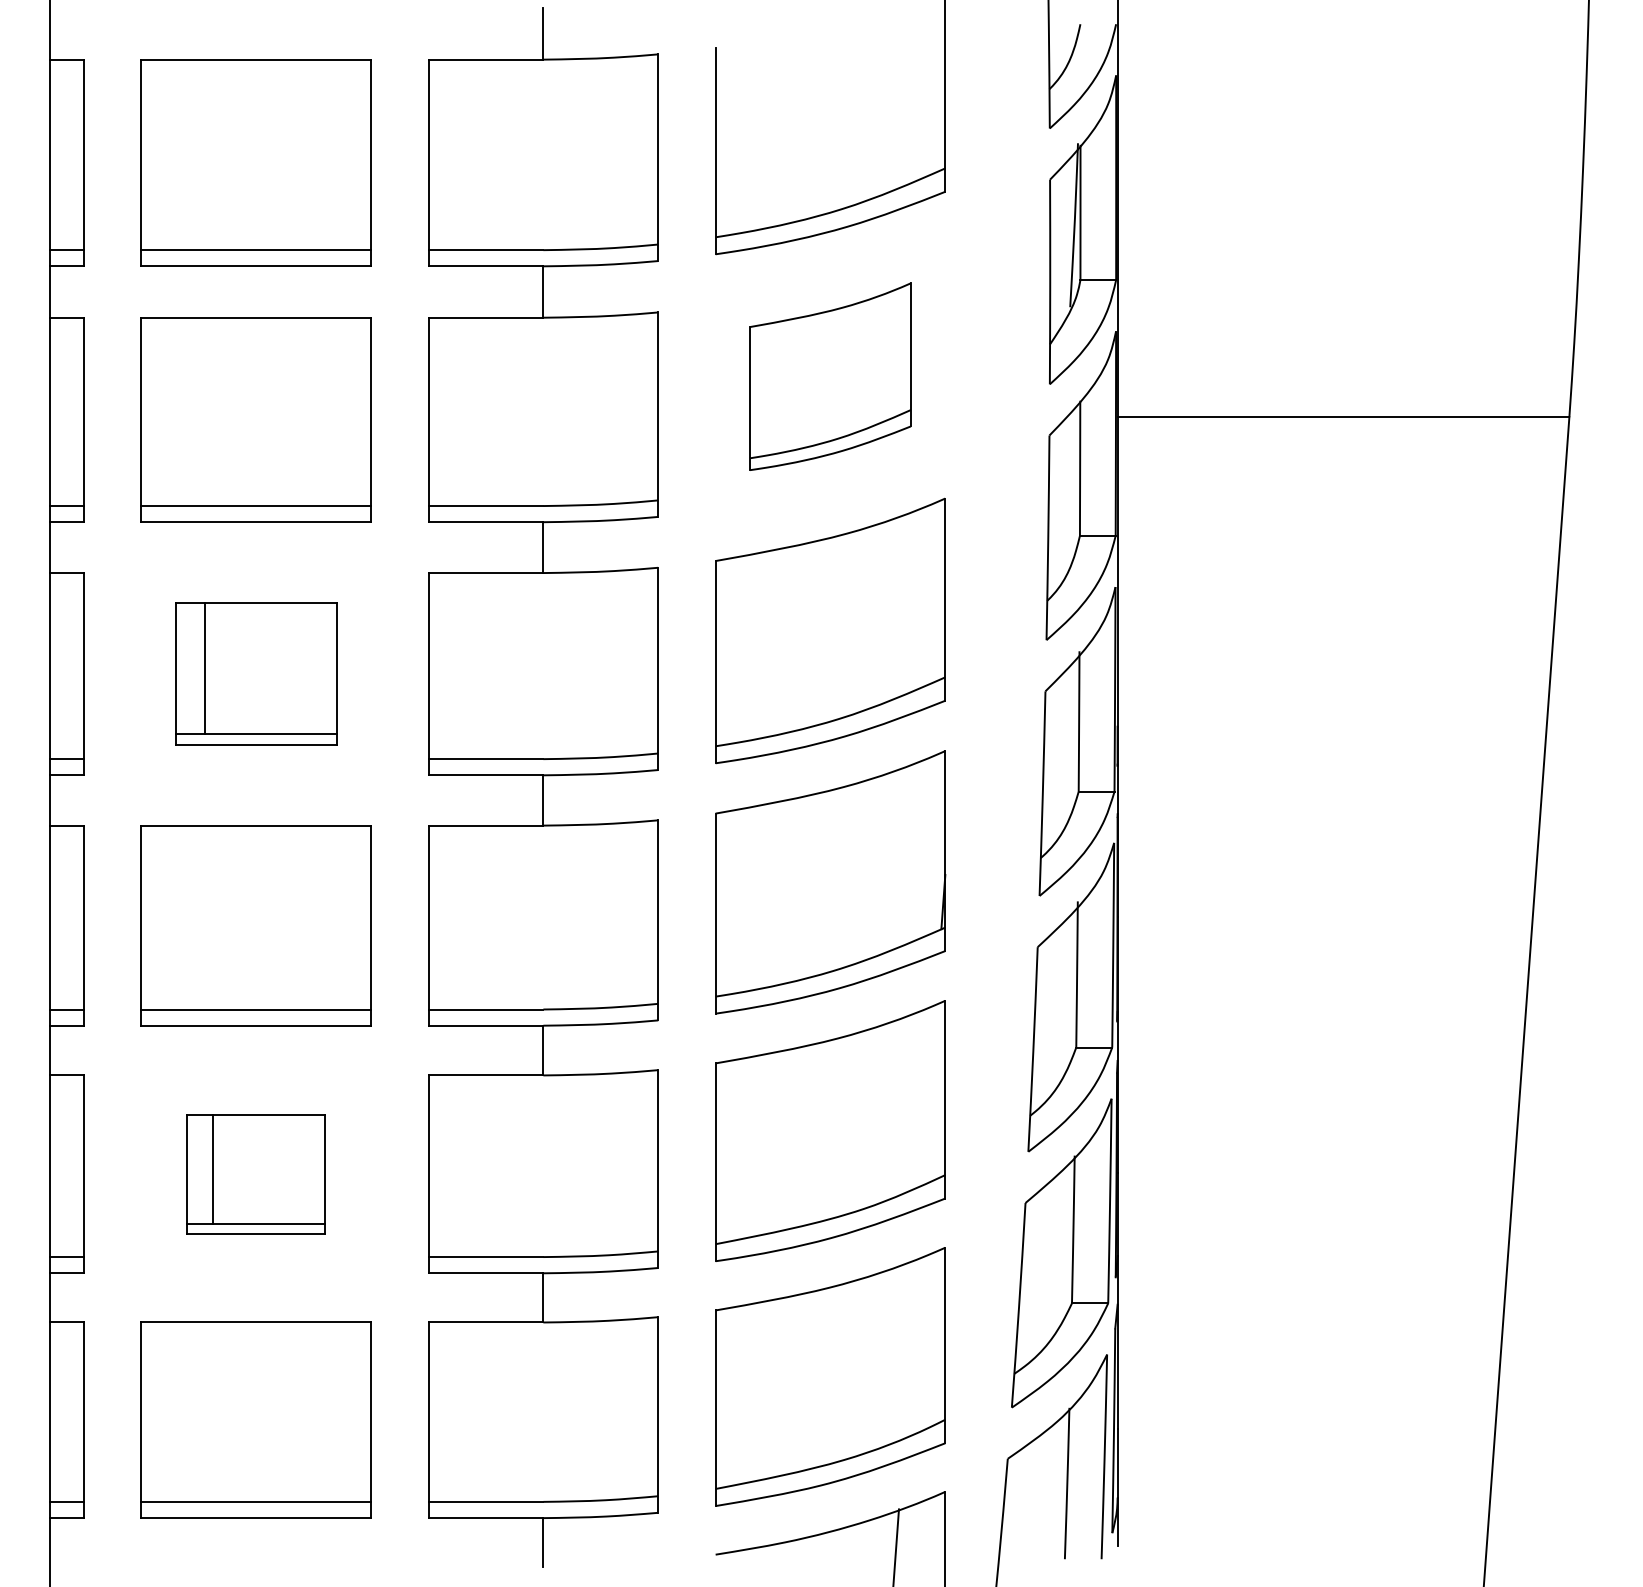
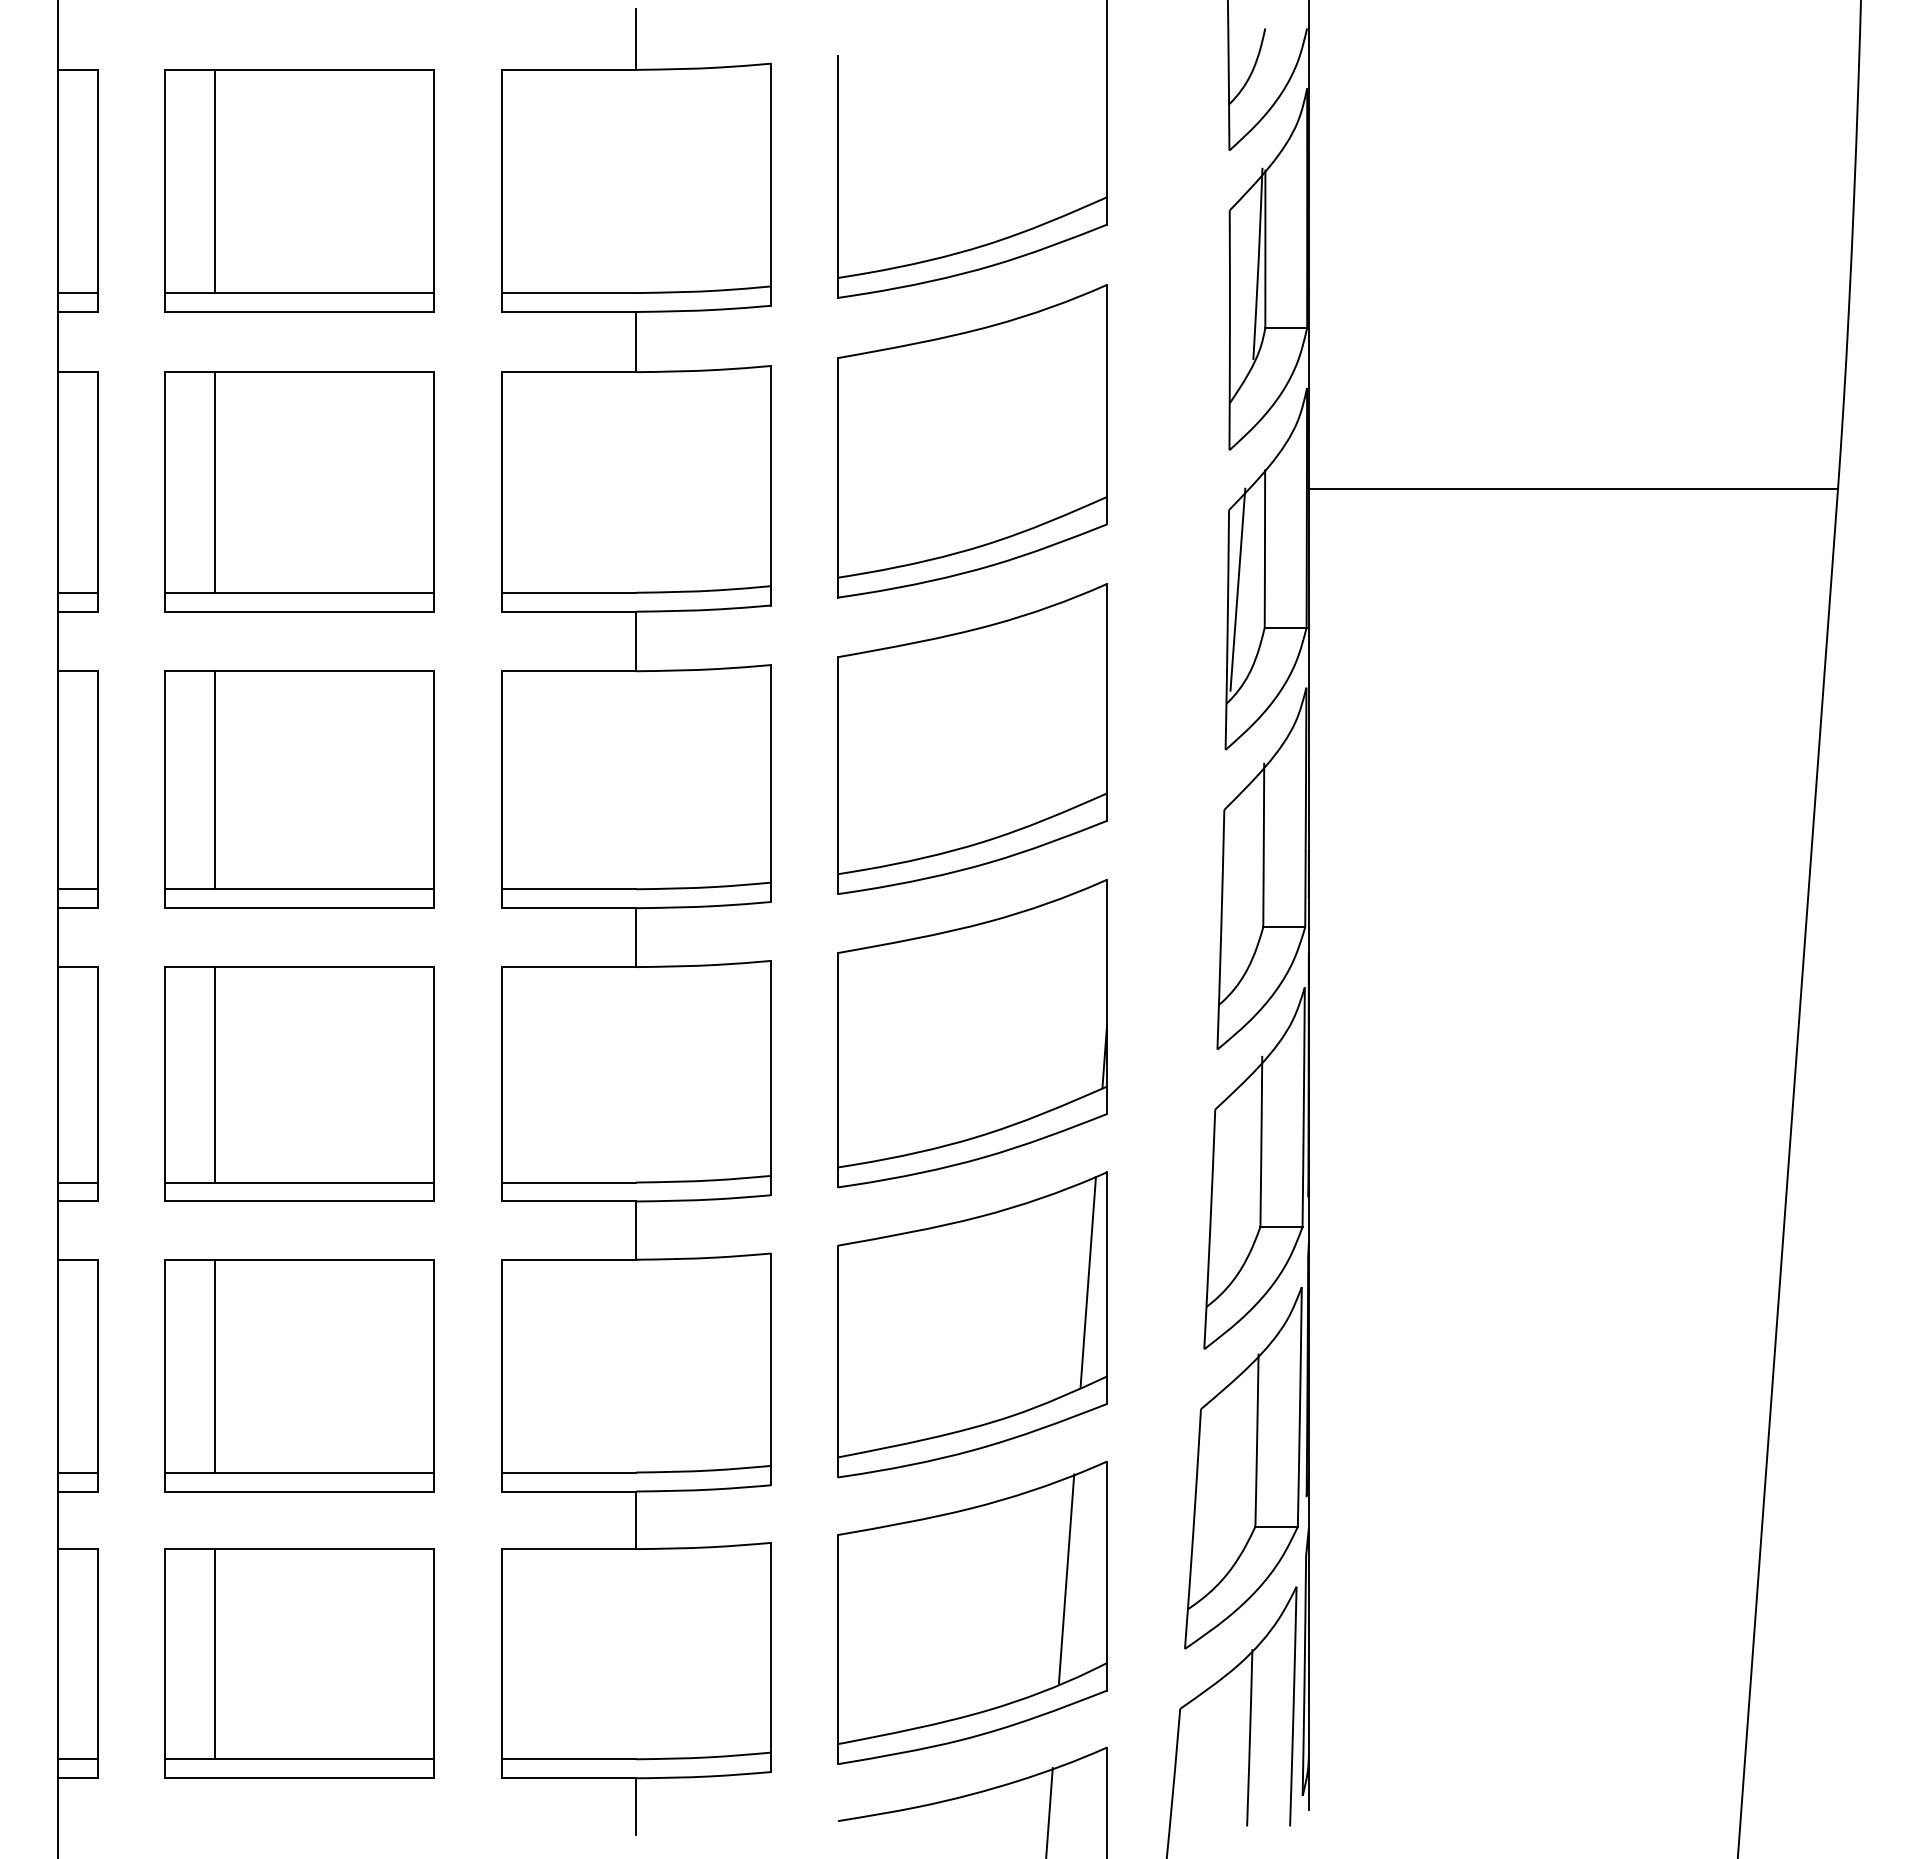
line: (183, 154) -> (214, 181), added
part: (830, 376) -> (972, 441), size x1.43
line: (183, 411) -> (214, 482), added
line: (1056, 503) -> (1237, 589), added
part: (255, 673) -> (299, 789), size x1.43
line: (183, 917) -> (214, 1074), added
line: (928, 1094) -> (1087, 1282), added
part: (255, 1174) -> (299, 1375), size x1.67
line: (910, 1347) -> (1066, 1578), added
line: (183, 1412) -> (214, 1654), added

